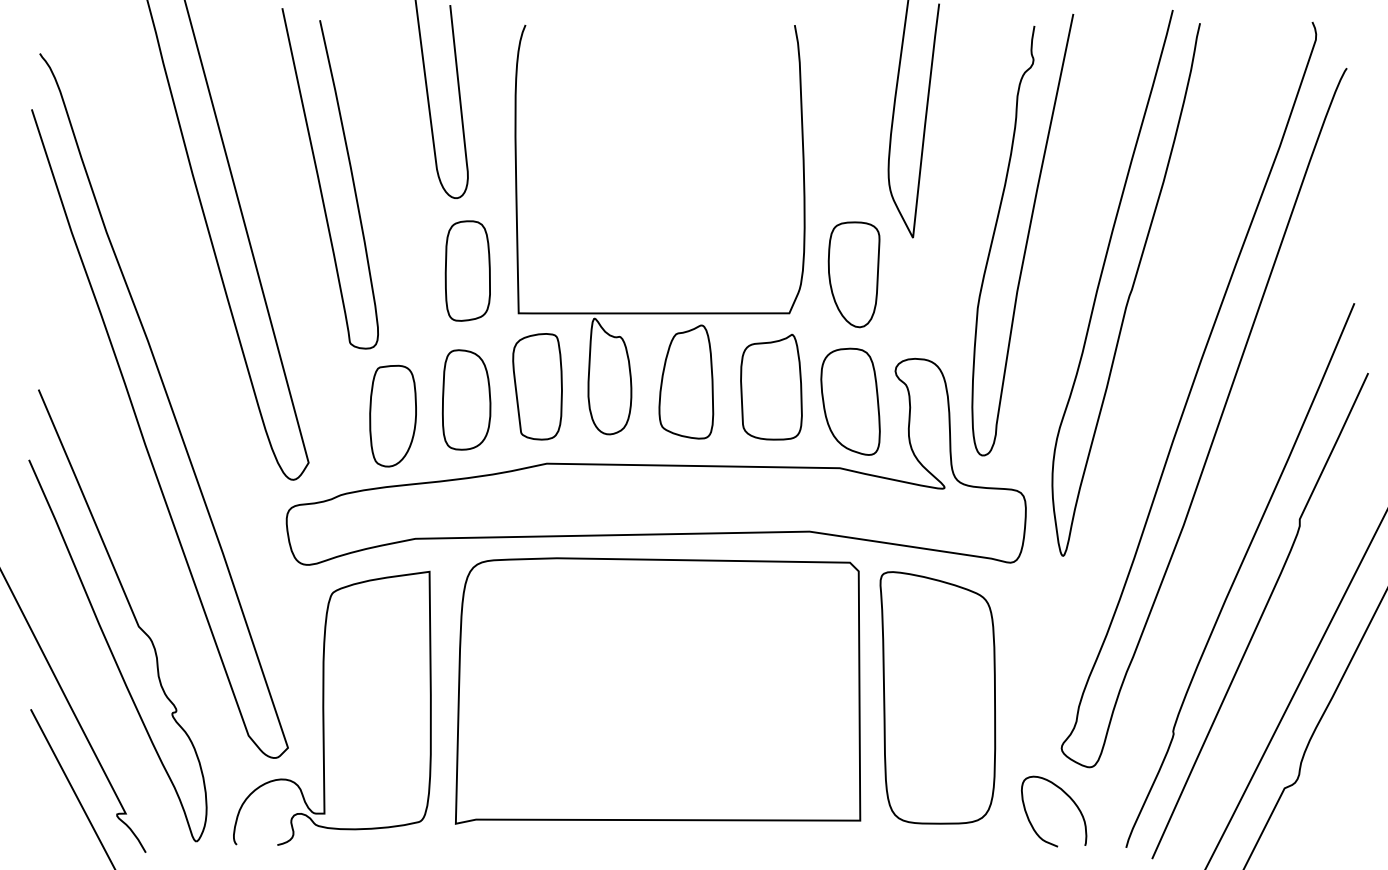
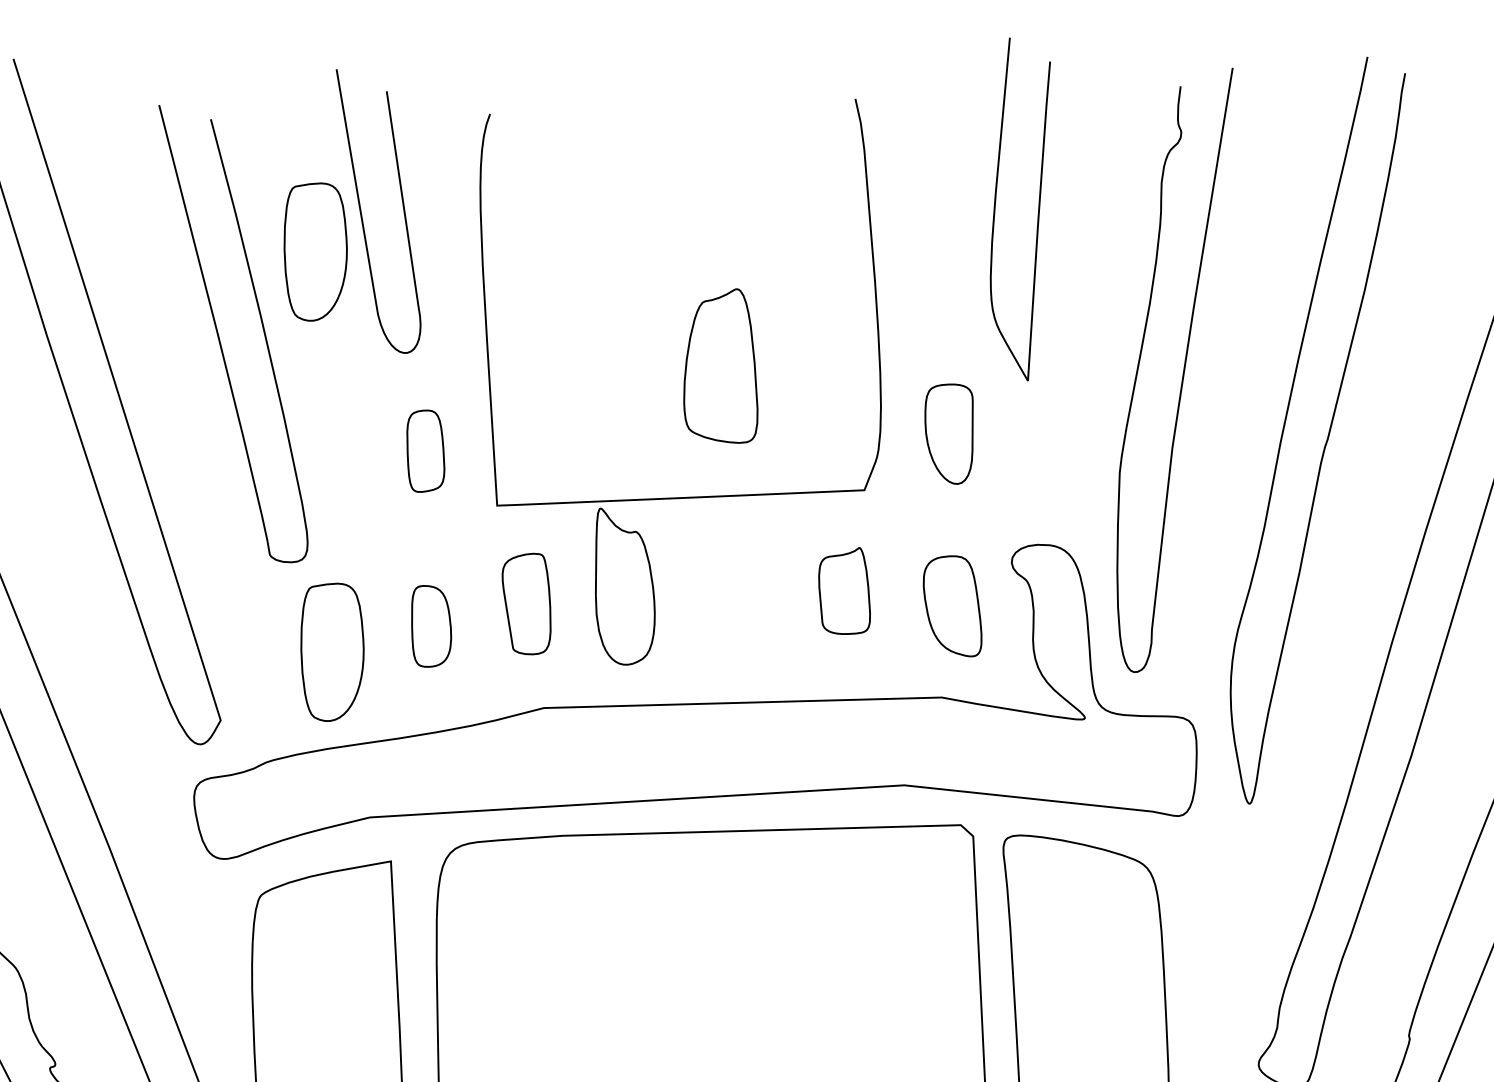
part: (392, 120) -> (314, 251), added
part: (467, 270) -> (425, 450), size x0.6
part: (853, 274) -> (949, 433), size x0.7
part: (686, 381) -> (719, 366), moved
part: (537, 386) -> (526, 603), size x0.7
part: (771, 386) -> (844, 590), size x0.6
part: (466, 399) -> (431, 625), size x0.6
part: (850, 401) -> (952, 606), size x0.7

